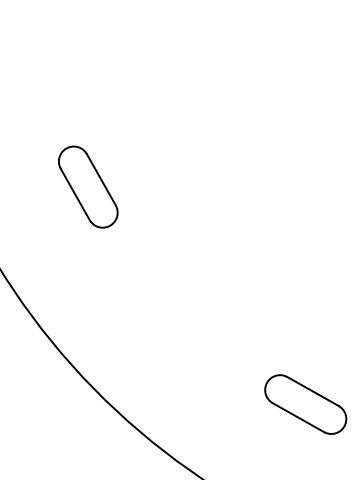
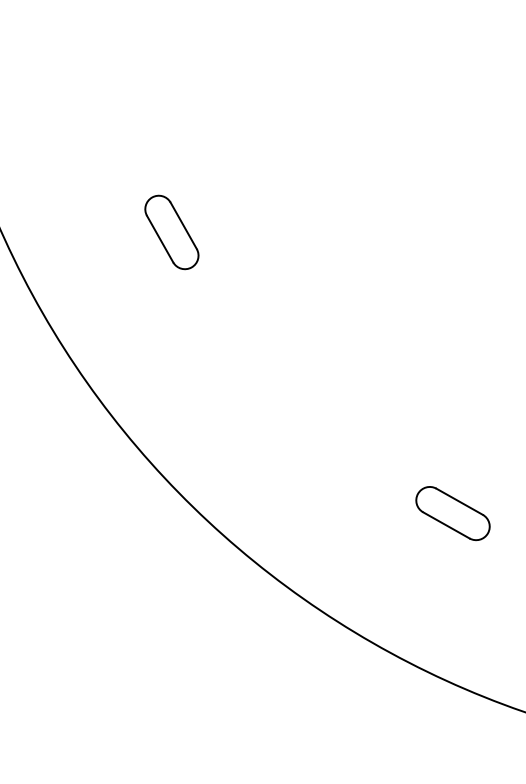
part: (87, 187) -> (171, 232), size x0.7
part: (305, 404) -> (452, 513), size x0.7

